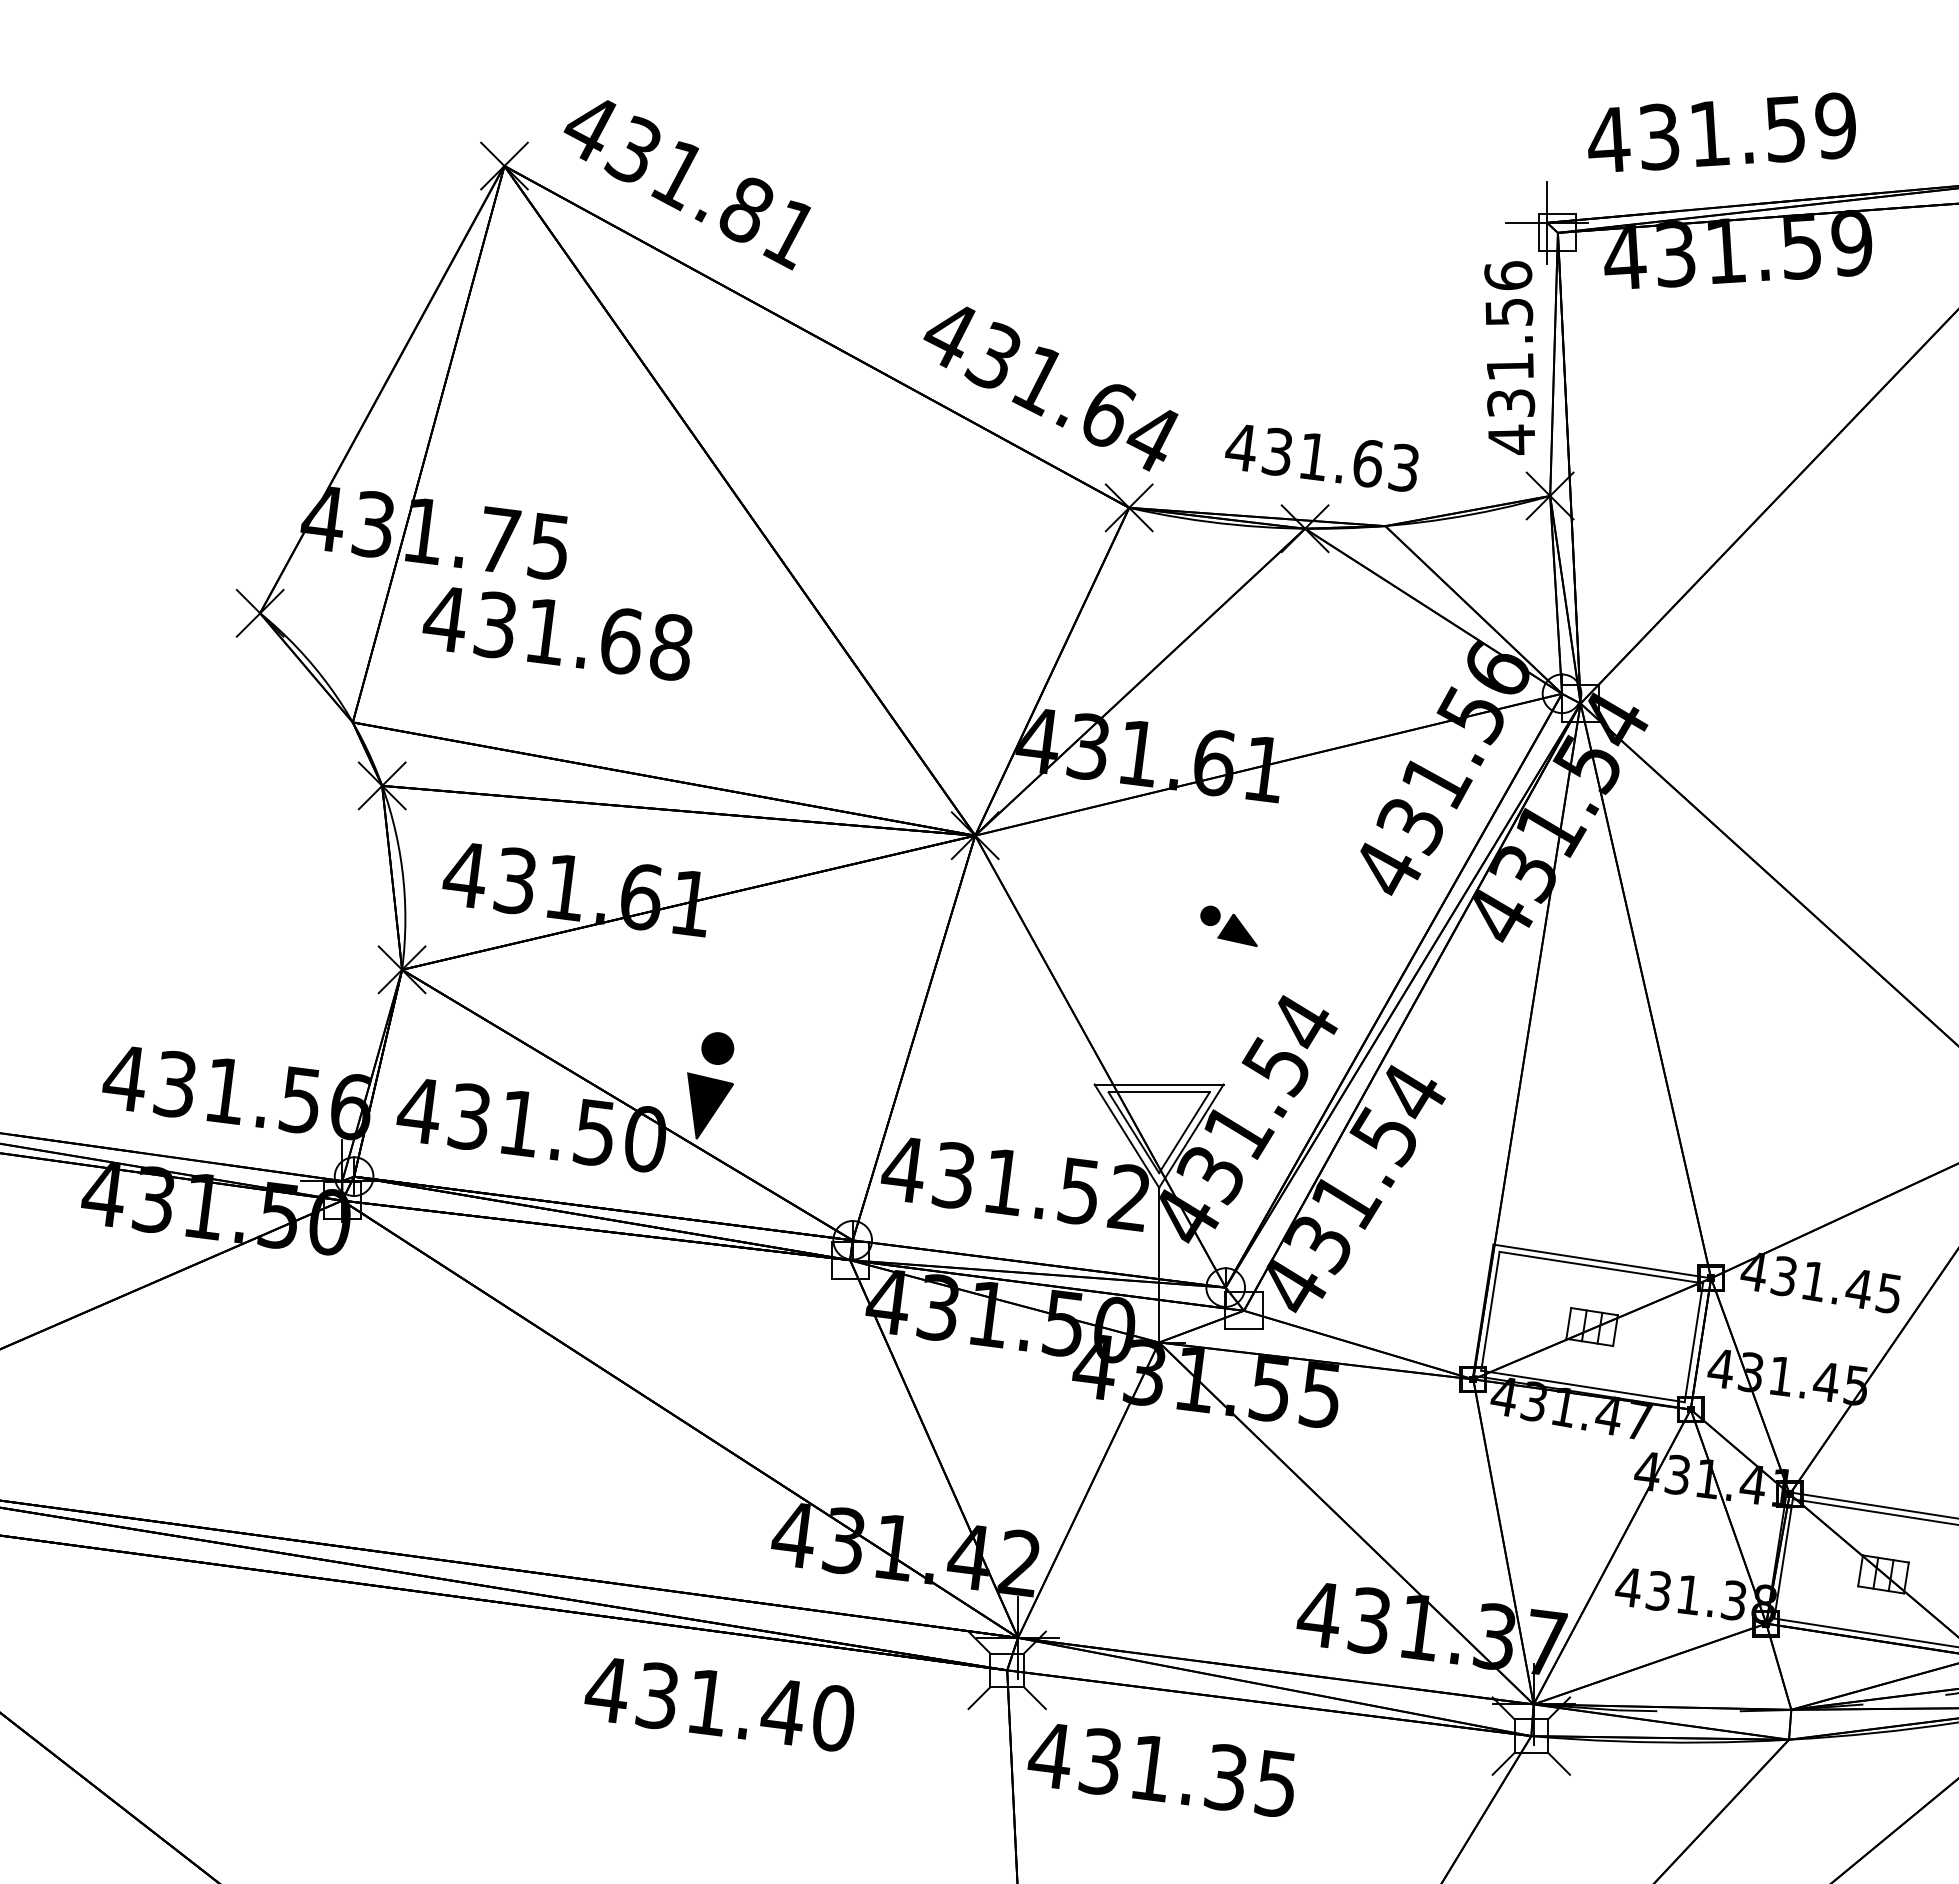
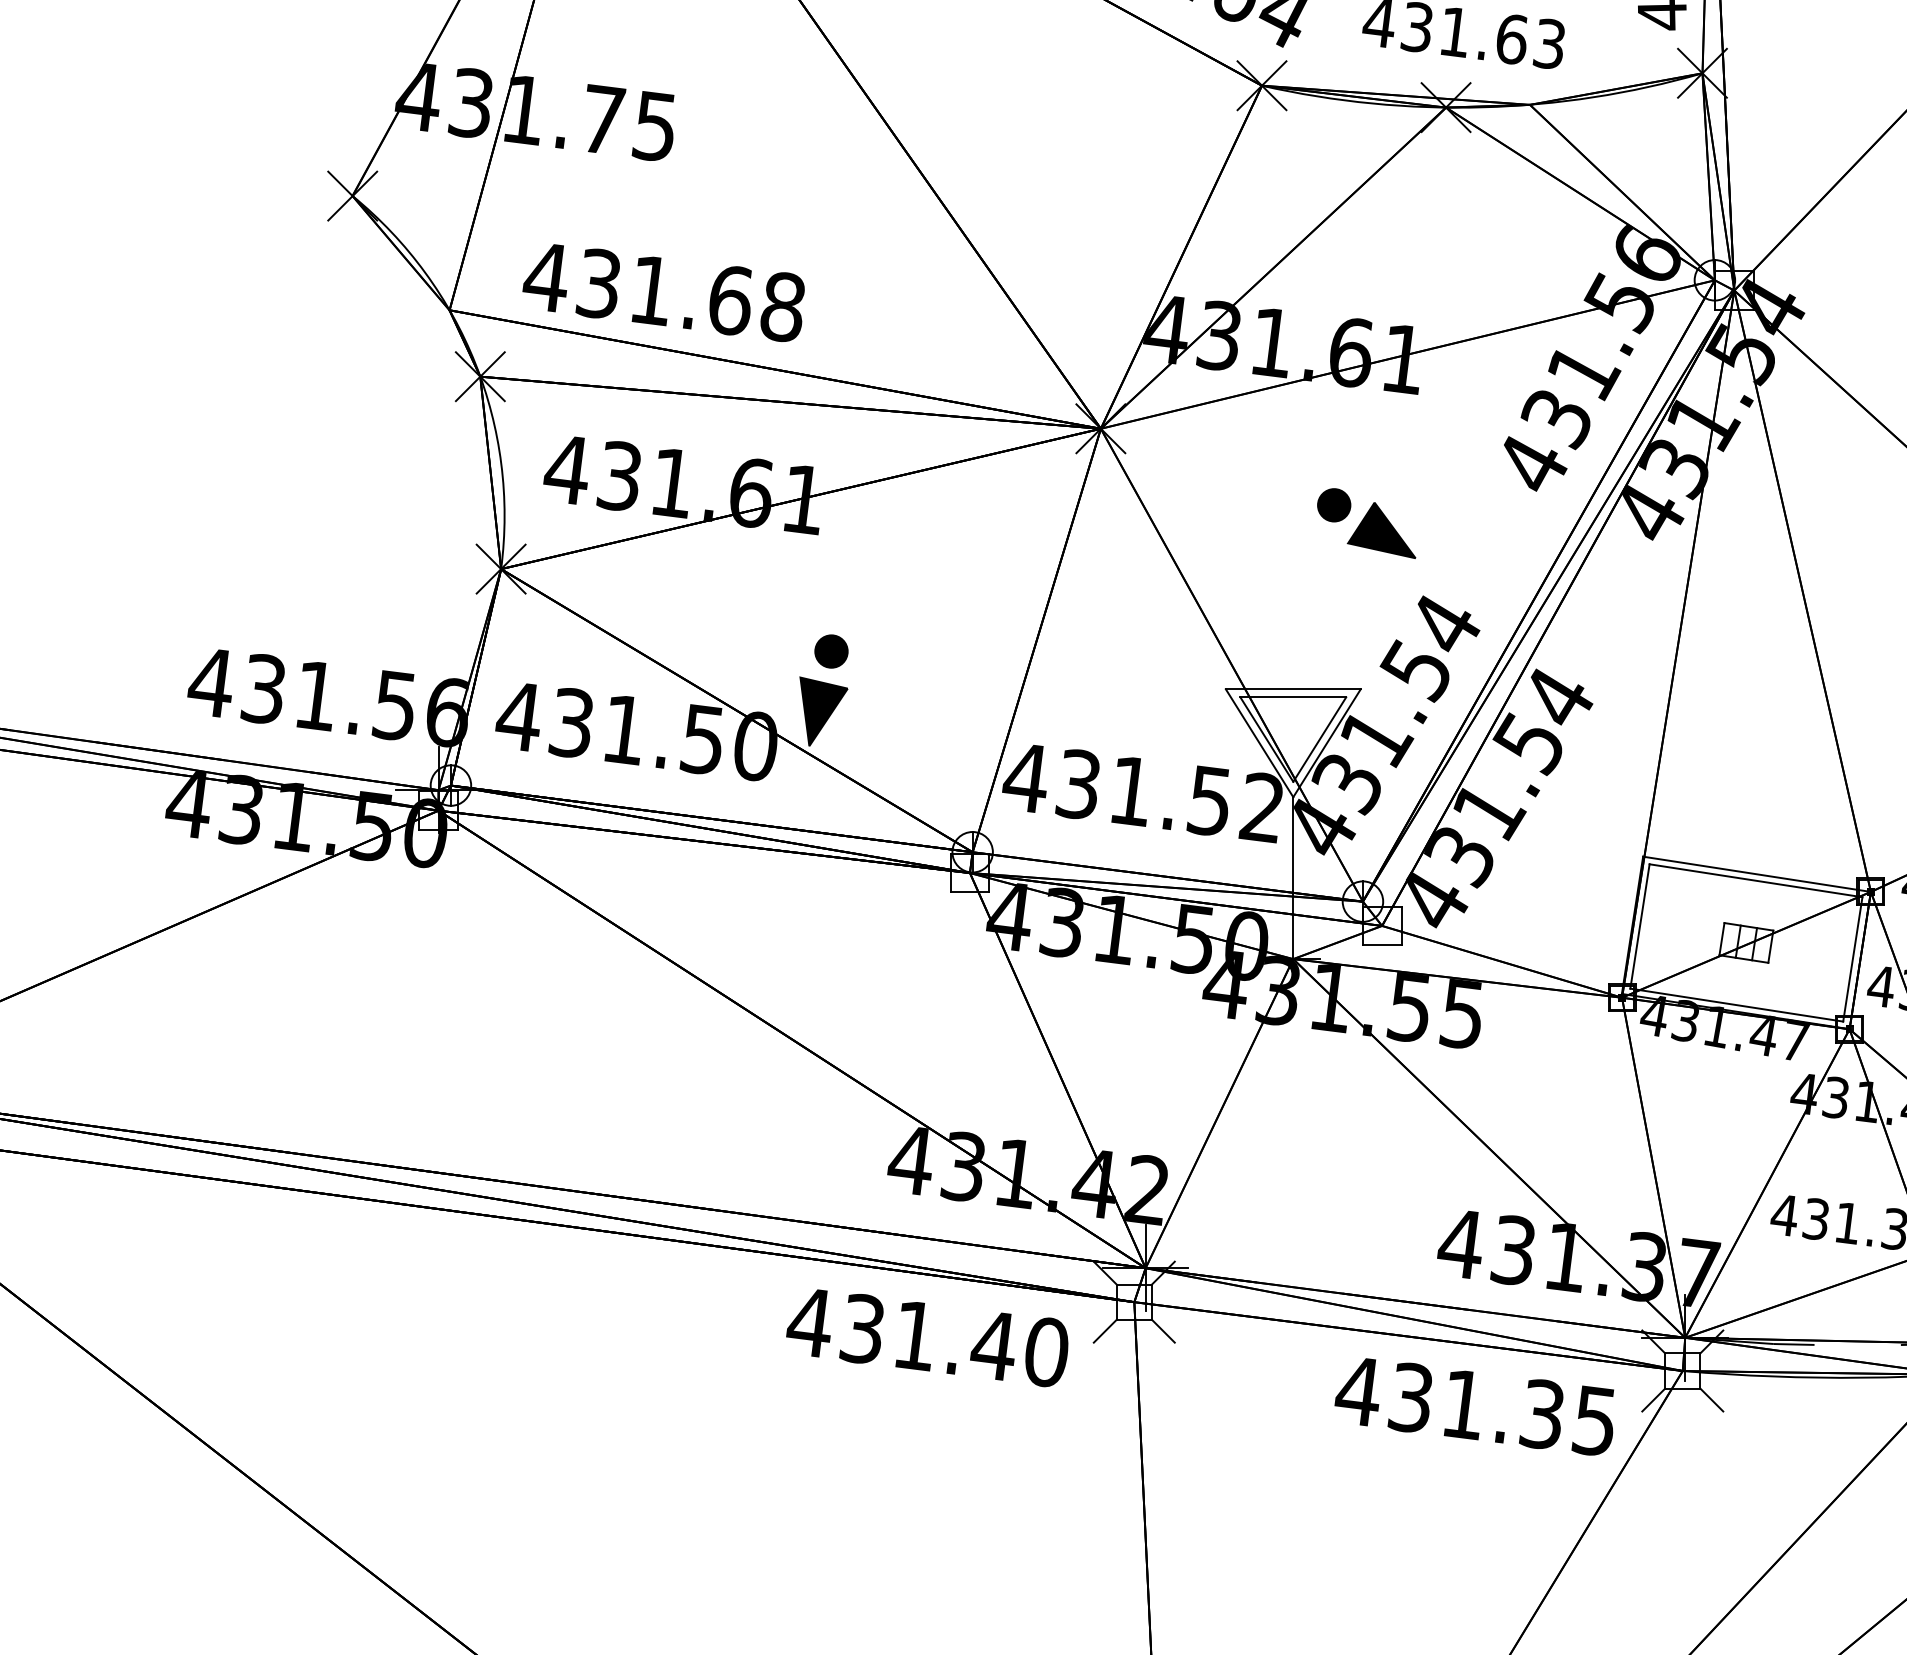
text: (557, 633) -> (663, 292), moved
part: (1228, 926) -> (1365, 523), size x1.67
text: (719, 1704) -> (927, 1337), moved
text: (1160, 1770) -> (1473, 1406), moved

